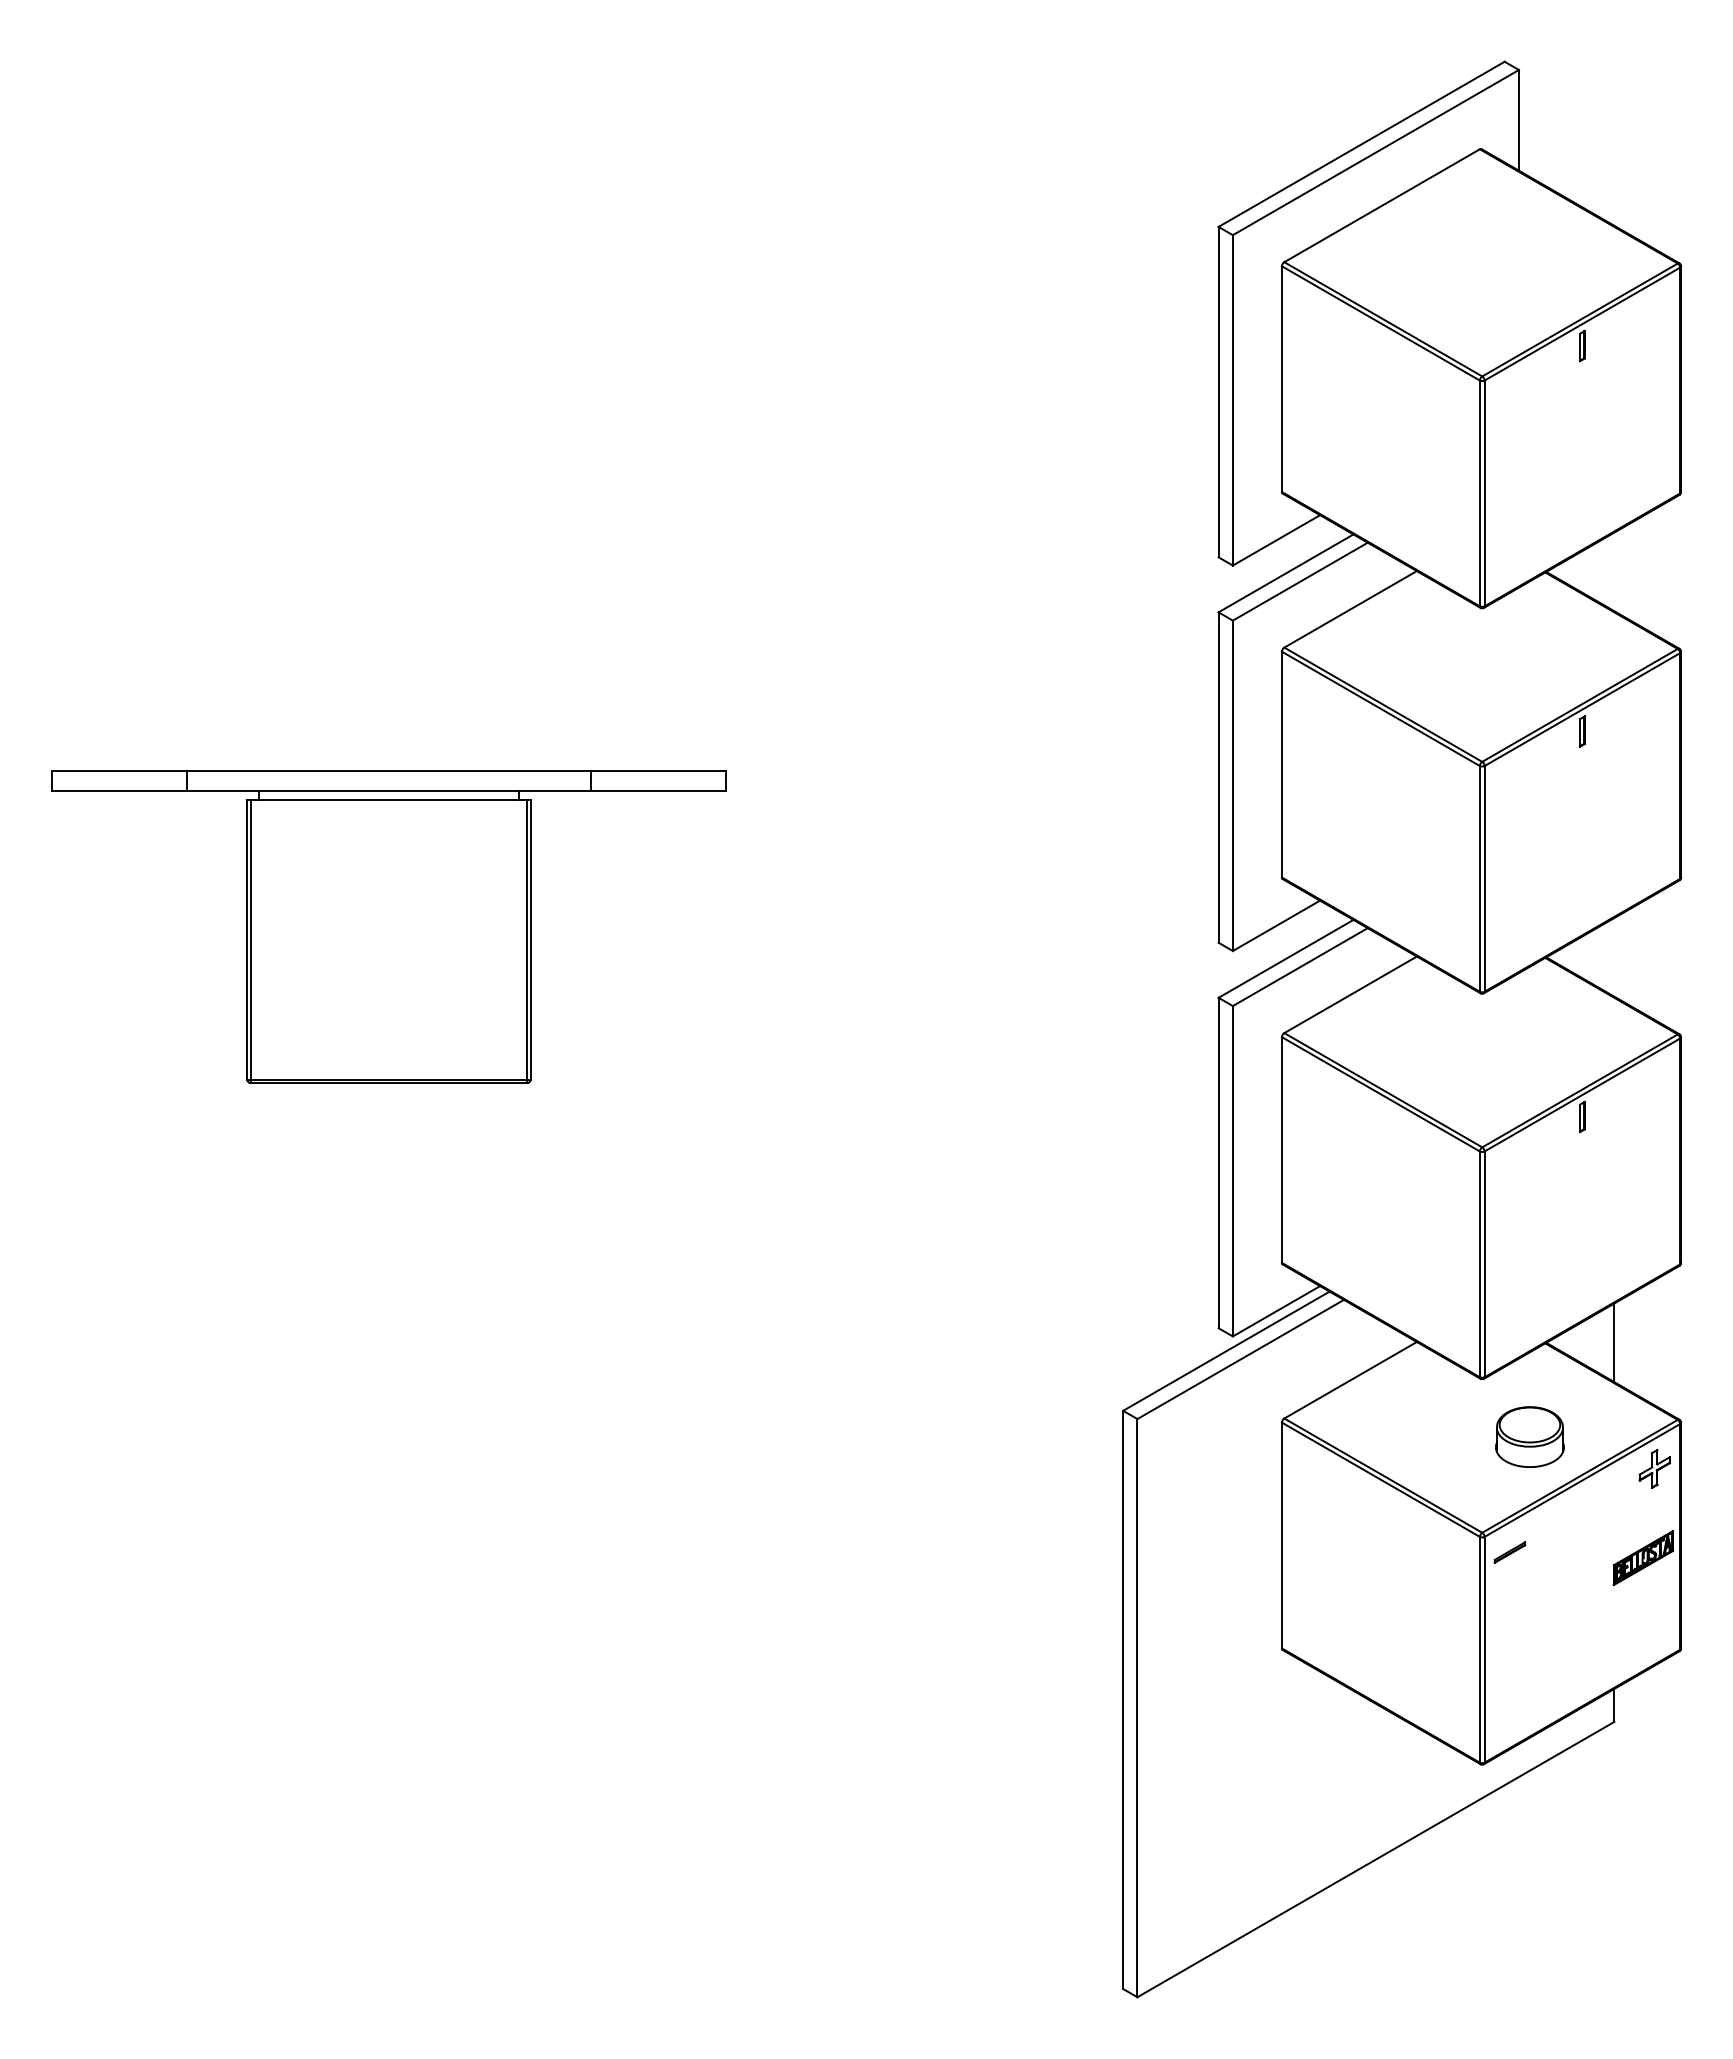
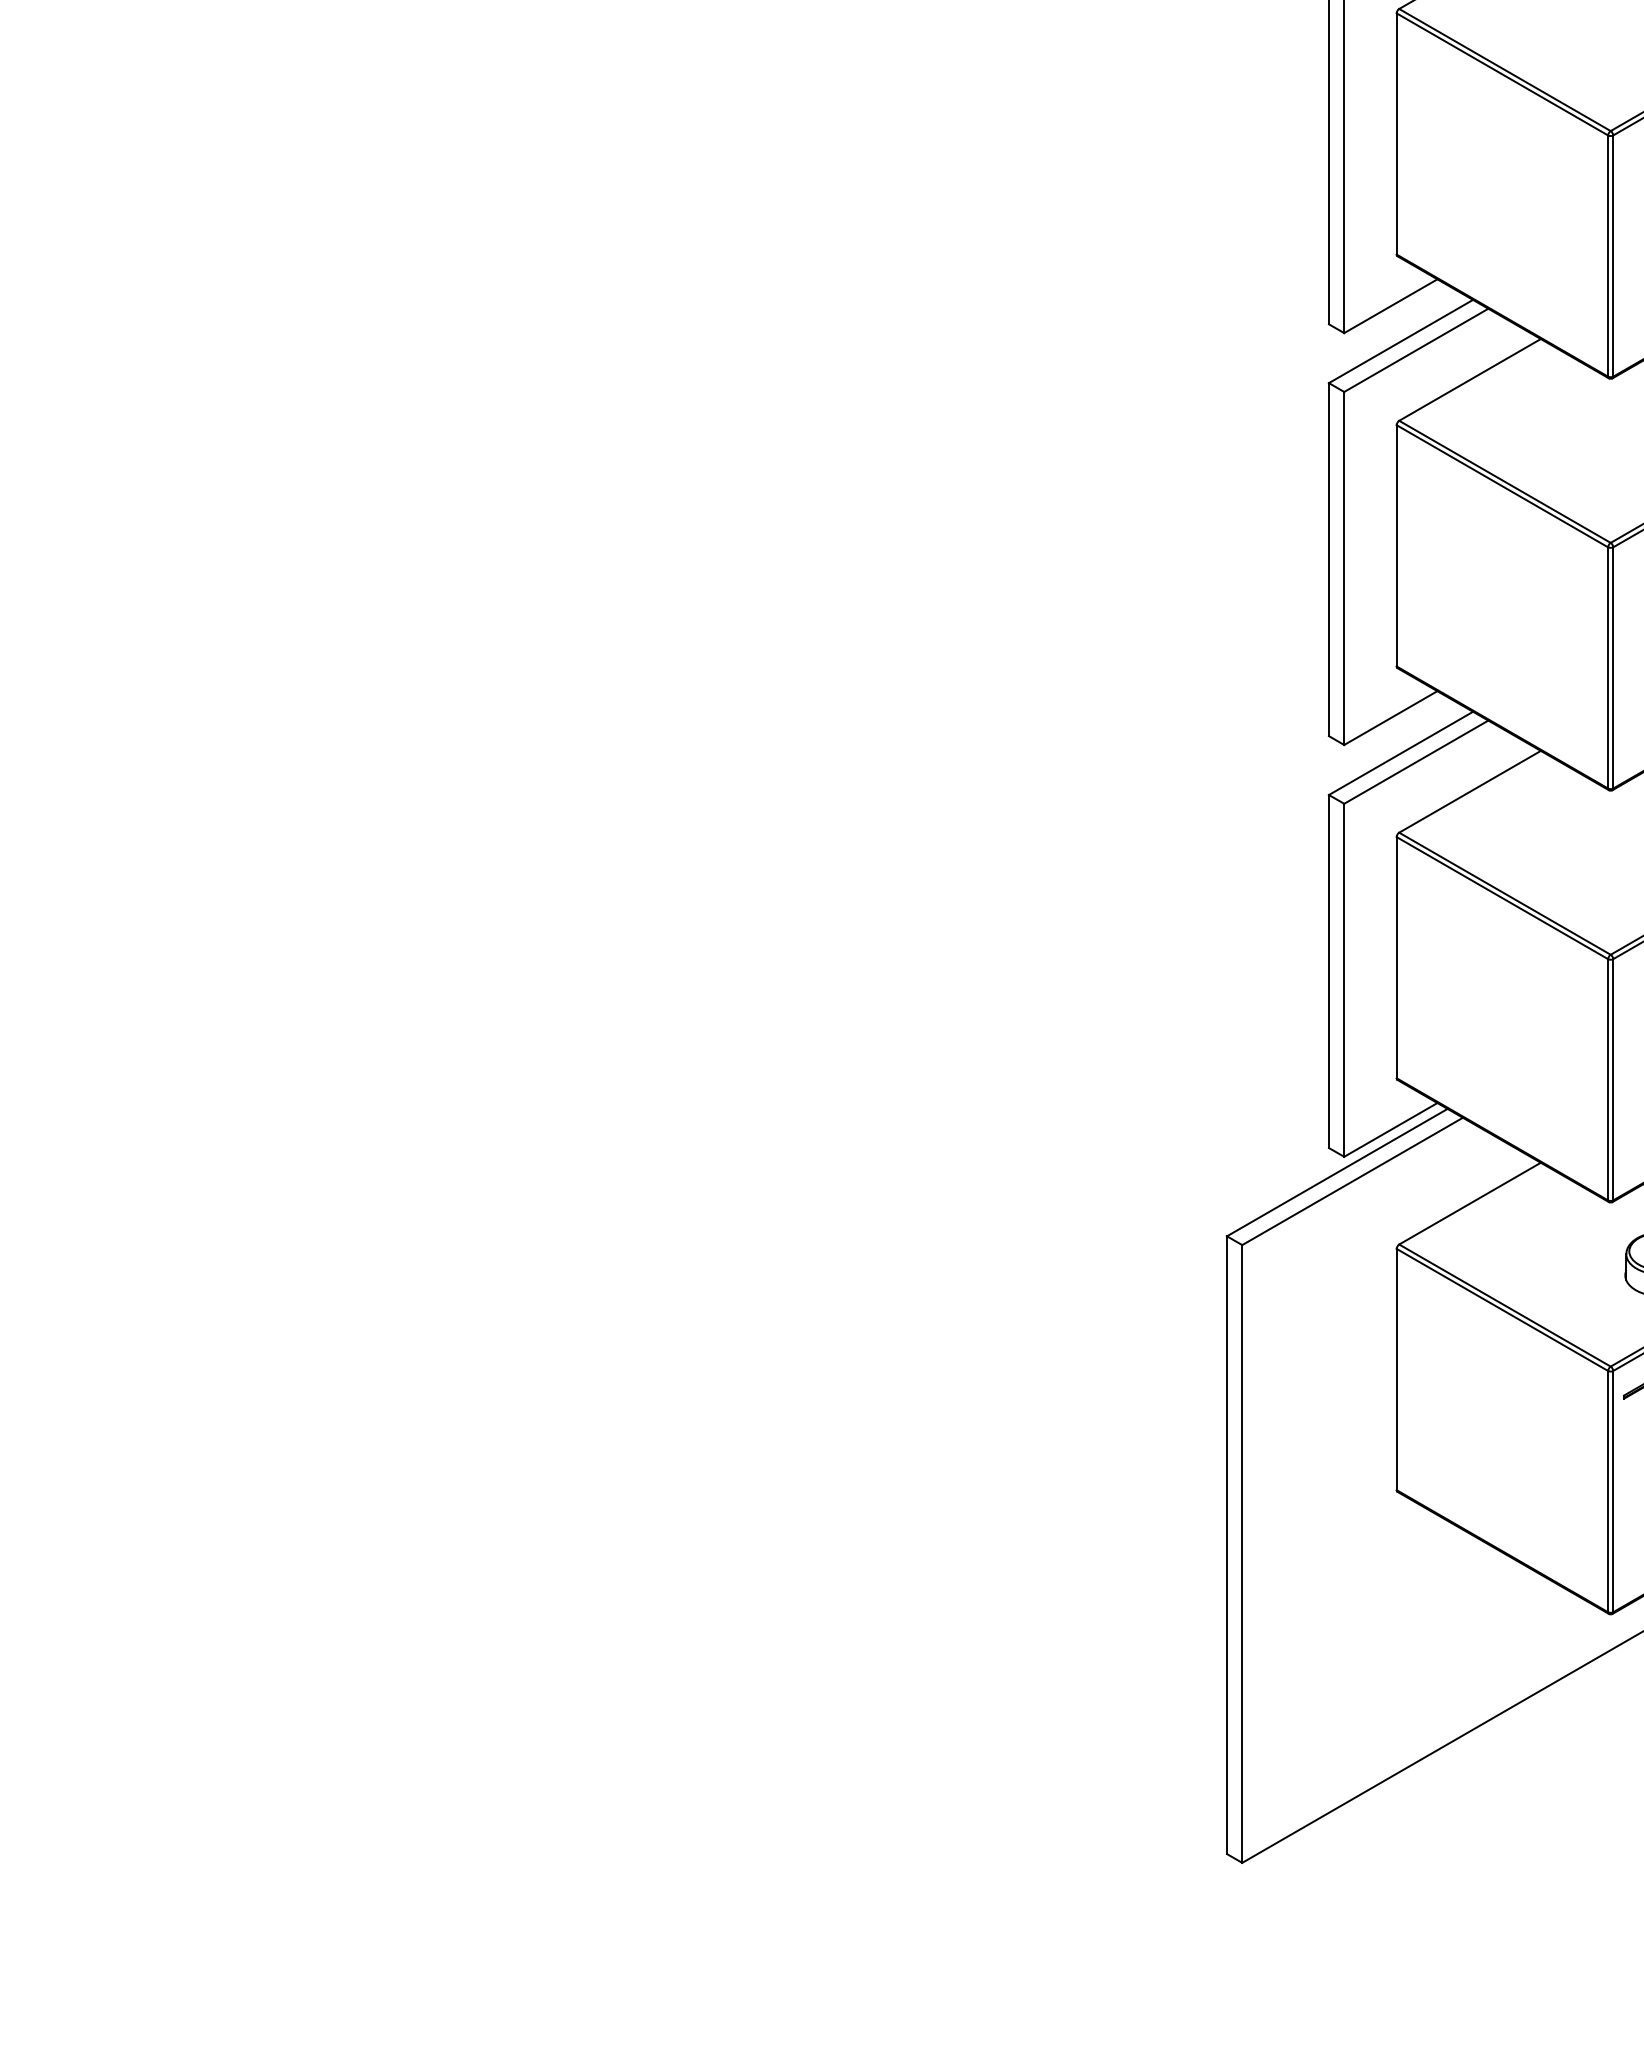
part: (388, 926) -> (442, 718), removed

